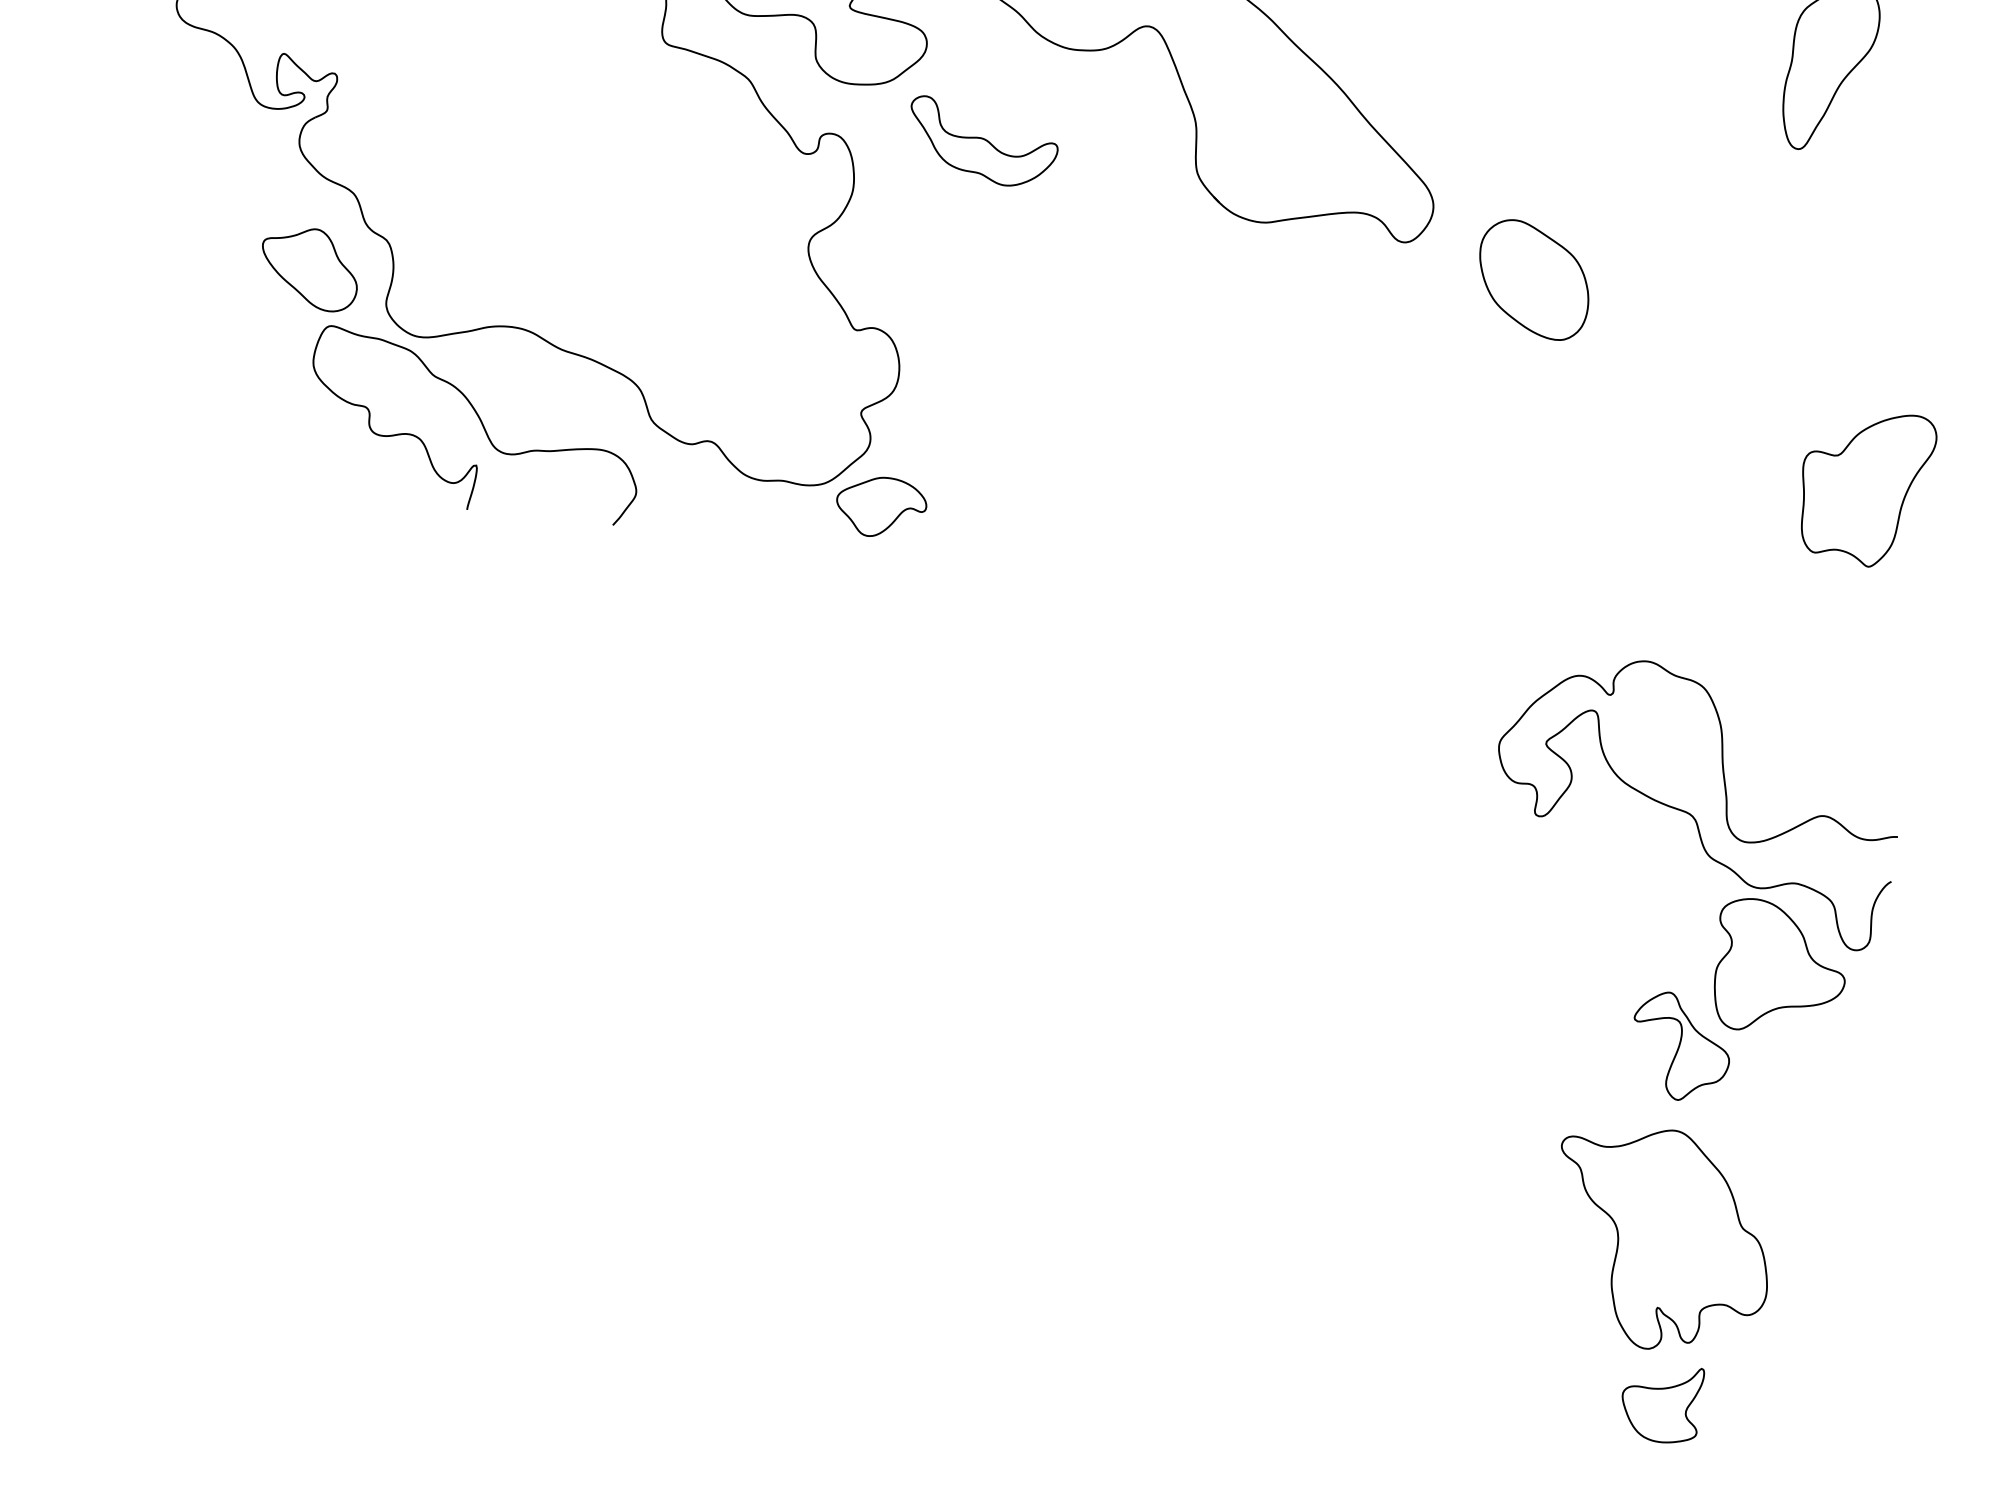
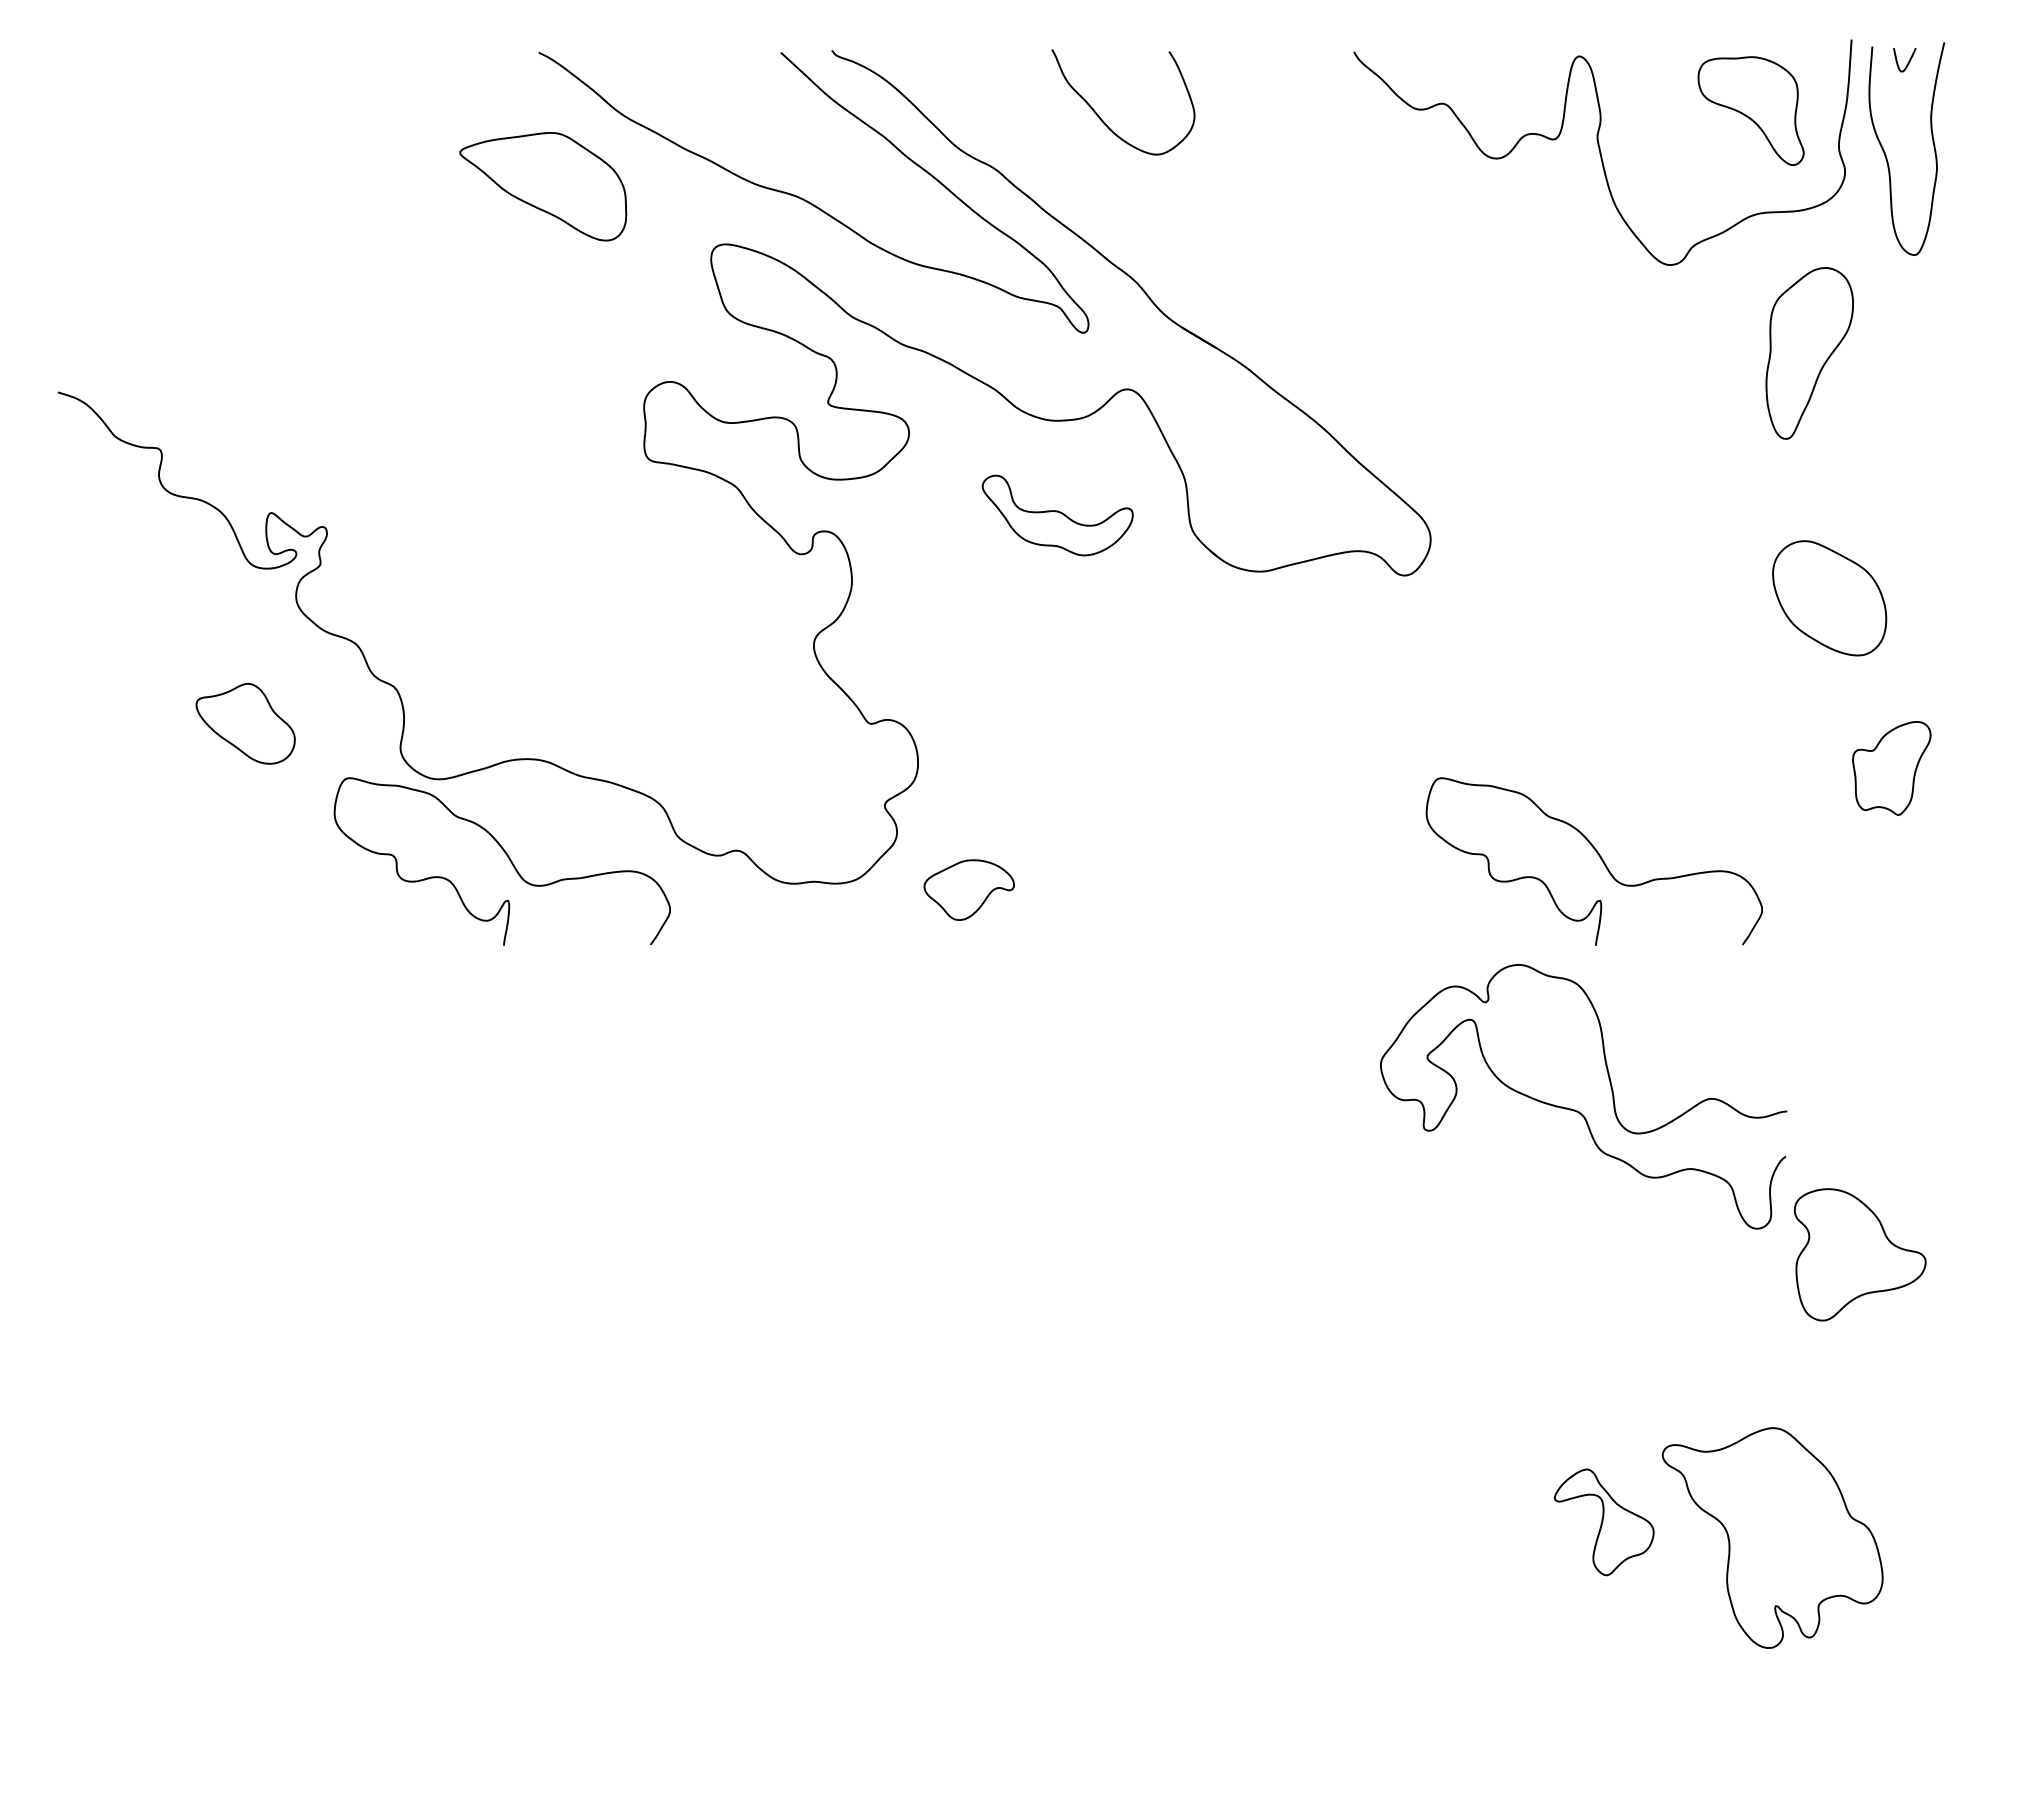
part: (982, 142) -> (1057, 515), moved
part: (309, 268) -> (245, 723), moved
part: (1533, 280) -> (1829, 598), moved
part: (1865, 488) -> (1891, 768), size x0.6
part: (880, 506) -> (968, 889), moved
curve: (1565, 544) -> (1599, 857), added
curve: (1689, 812) -> (1577, 1110), moved
part: (1681, 1047) -> (1604, 1522), moved
part: (1661, 1403) -> (1790, 1700), removed

